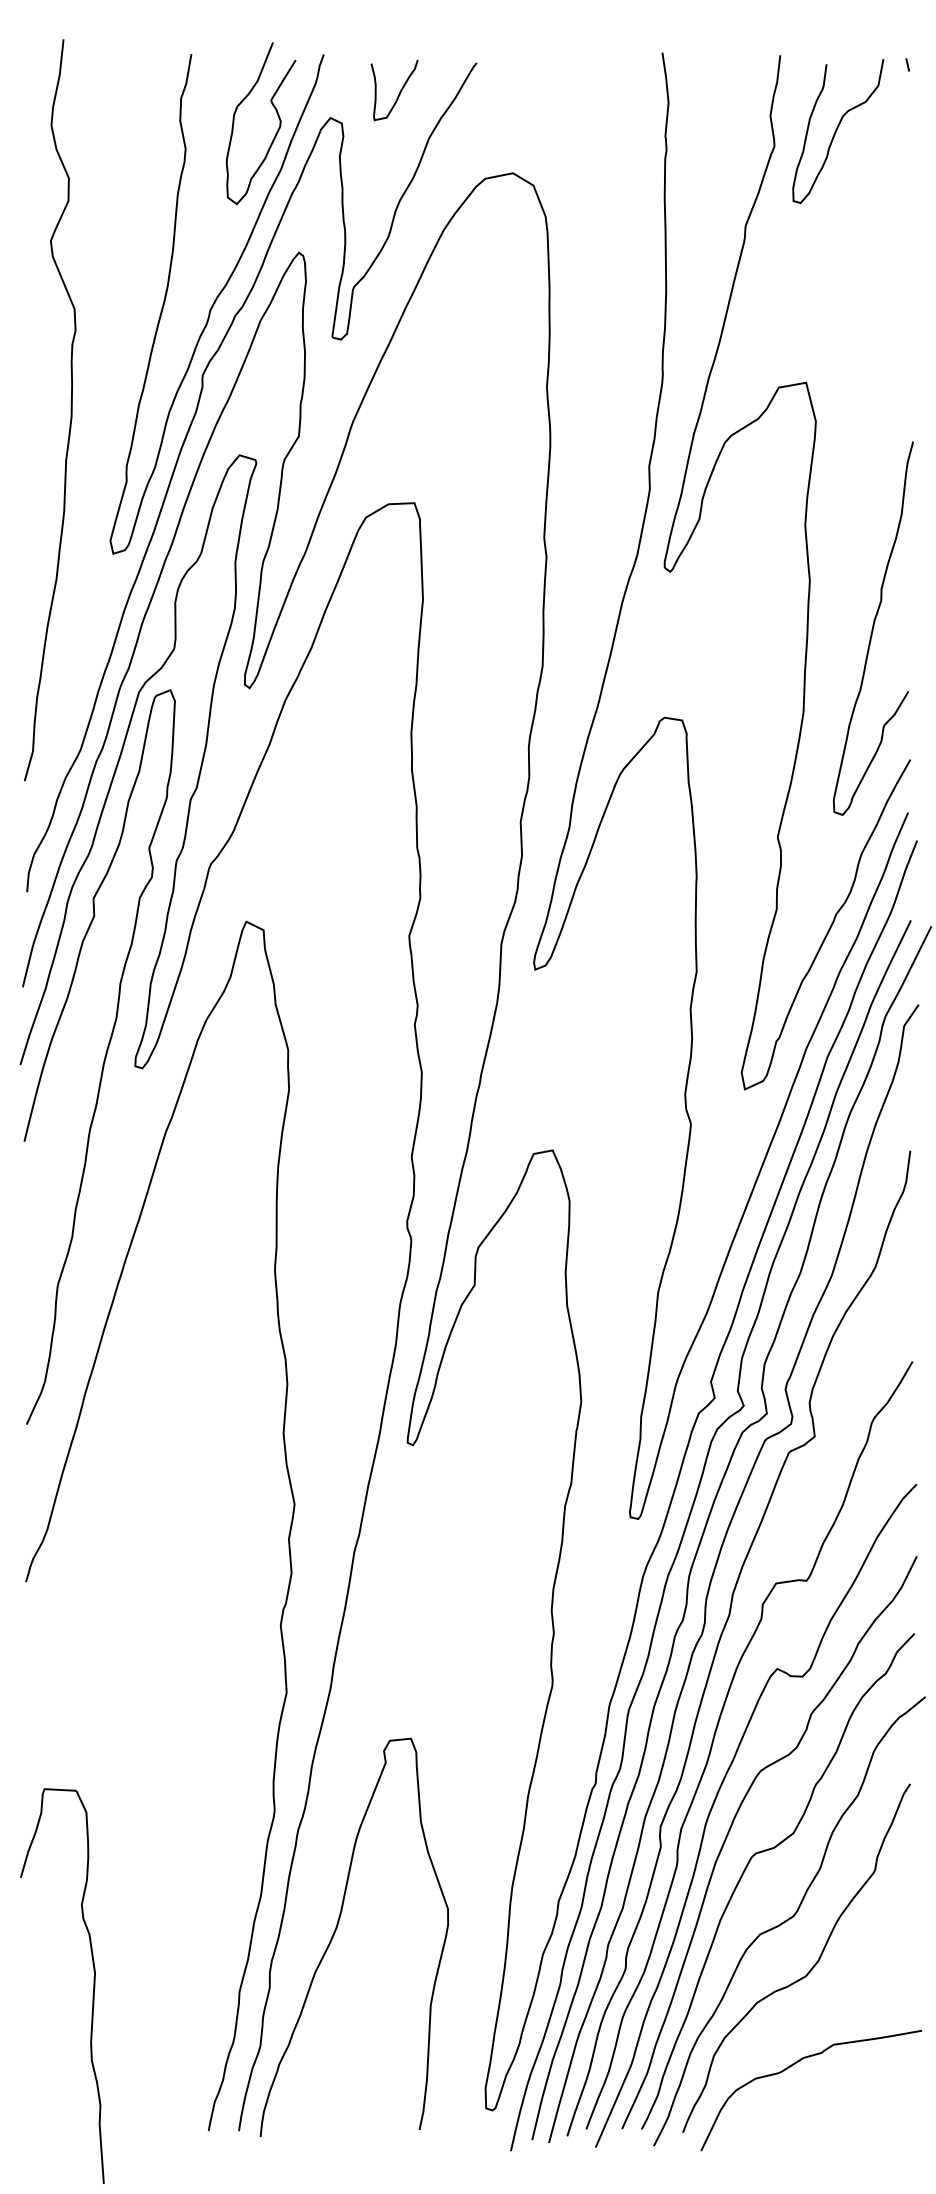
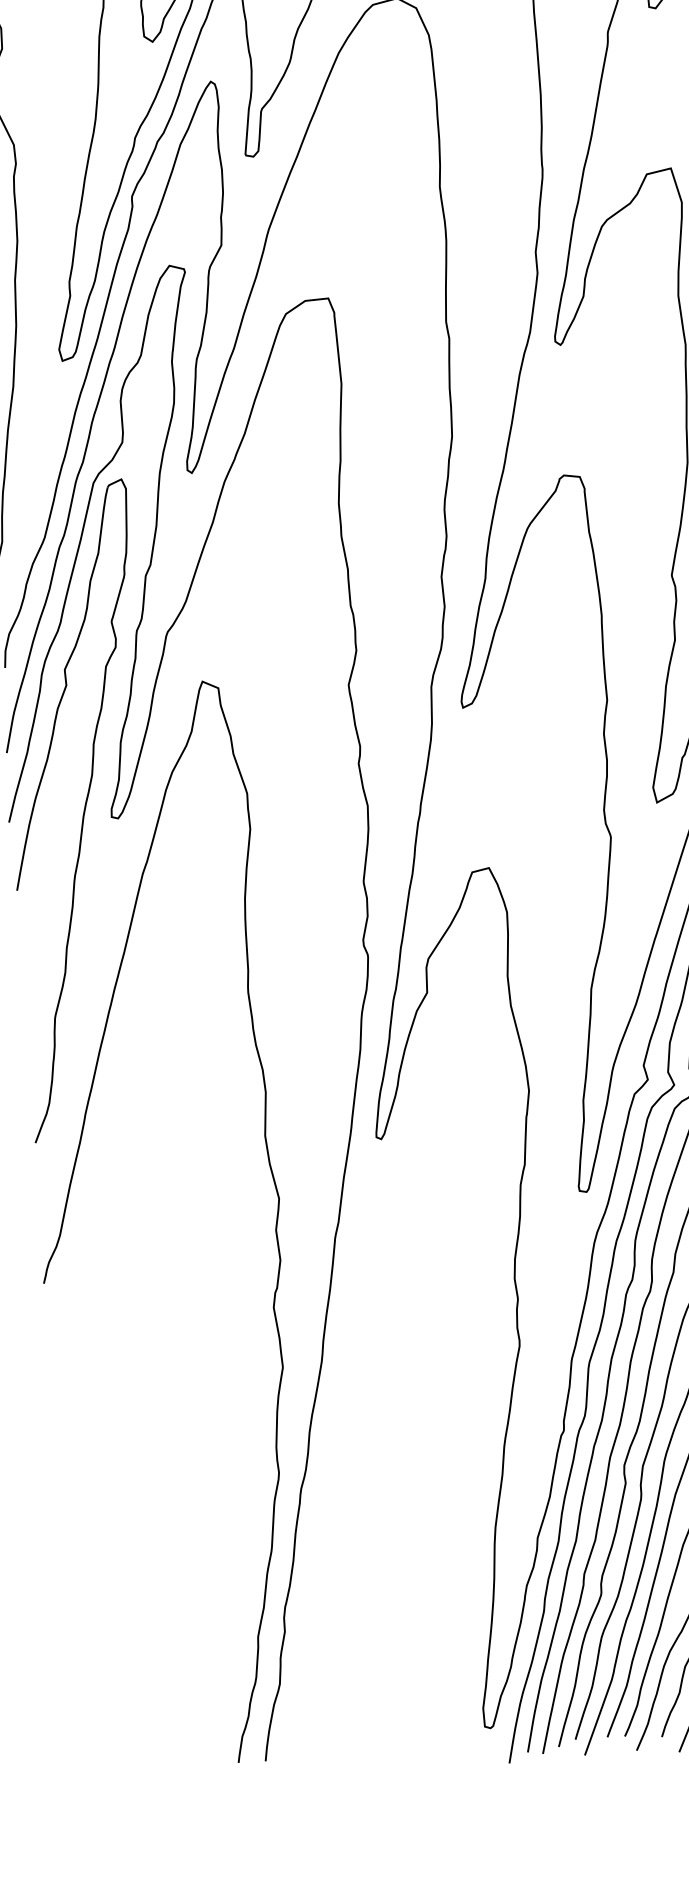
curve: (337, 1928) -> (341, 1574), removed
part: (93, 1985) -> (127, 1639), removed

